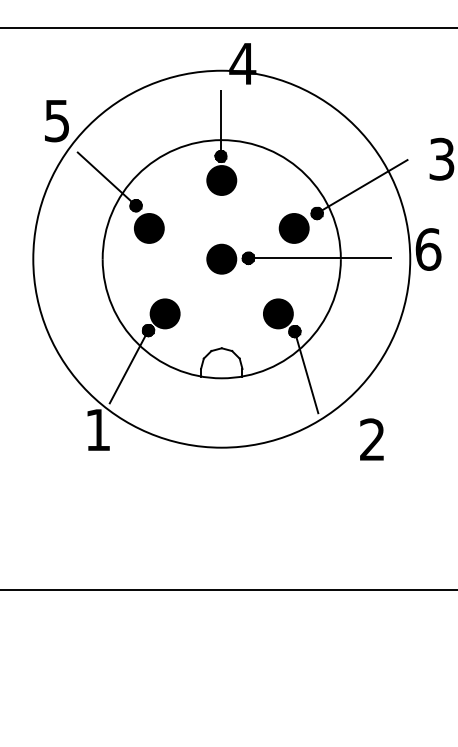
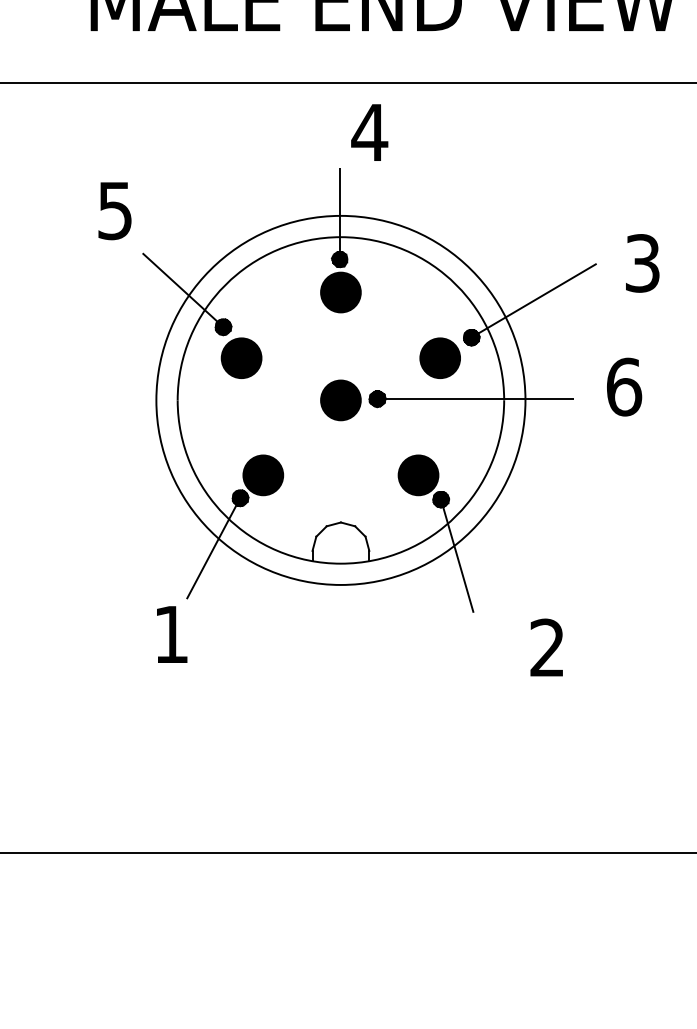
circle: (221, 258) -> (340, 399), size x0.71

